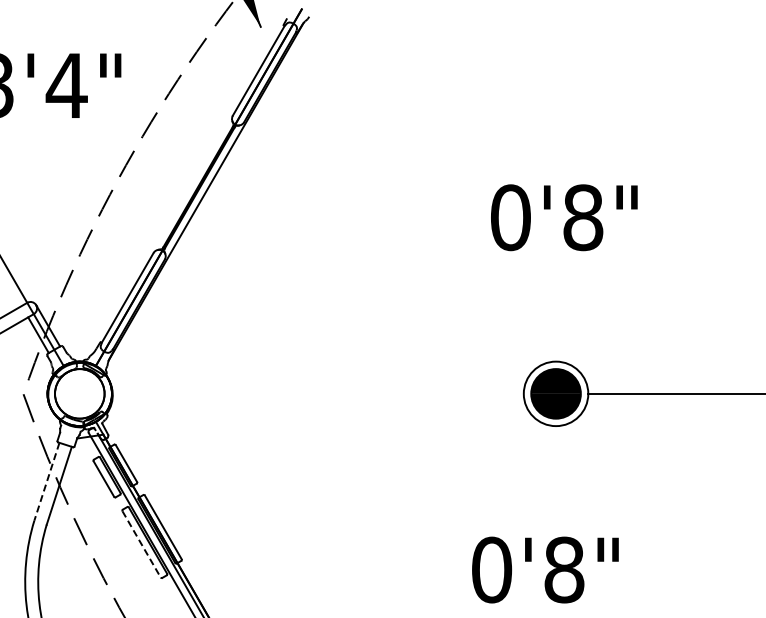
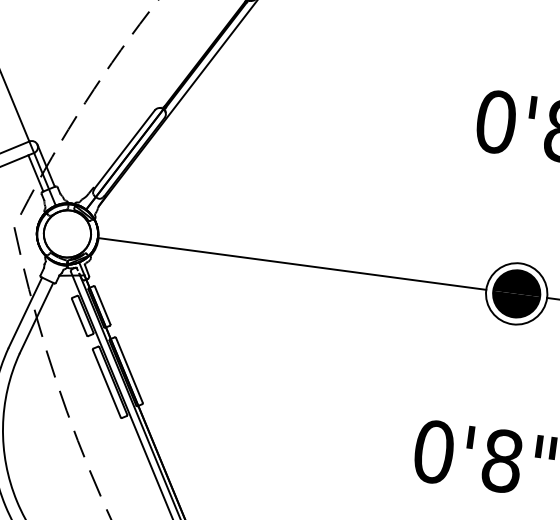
line: (317, 393) -> (291, 263), added
line: (46, 481) -> (25, 312), dashed -> solid
line: (141, 544) -> (106, 383), dashed -> solid

